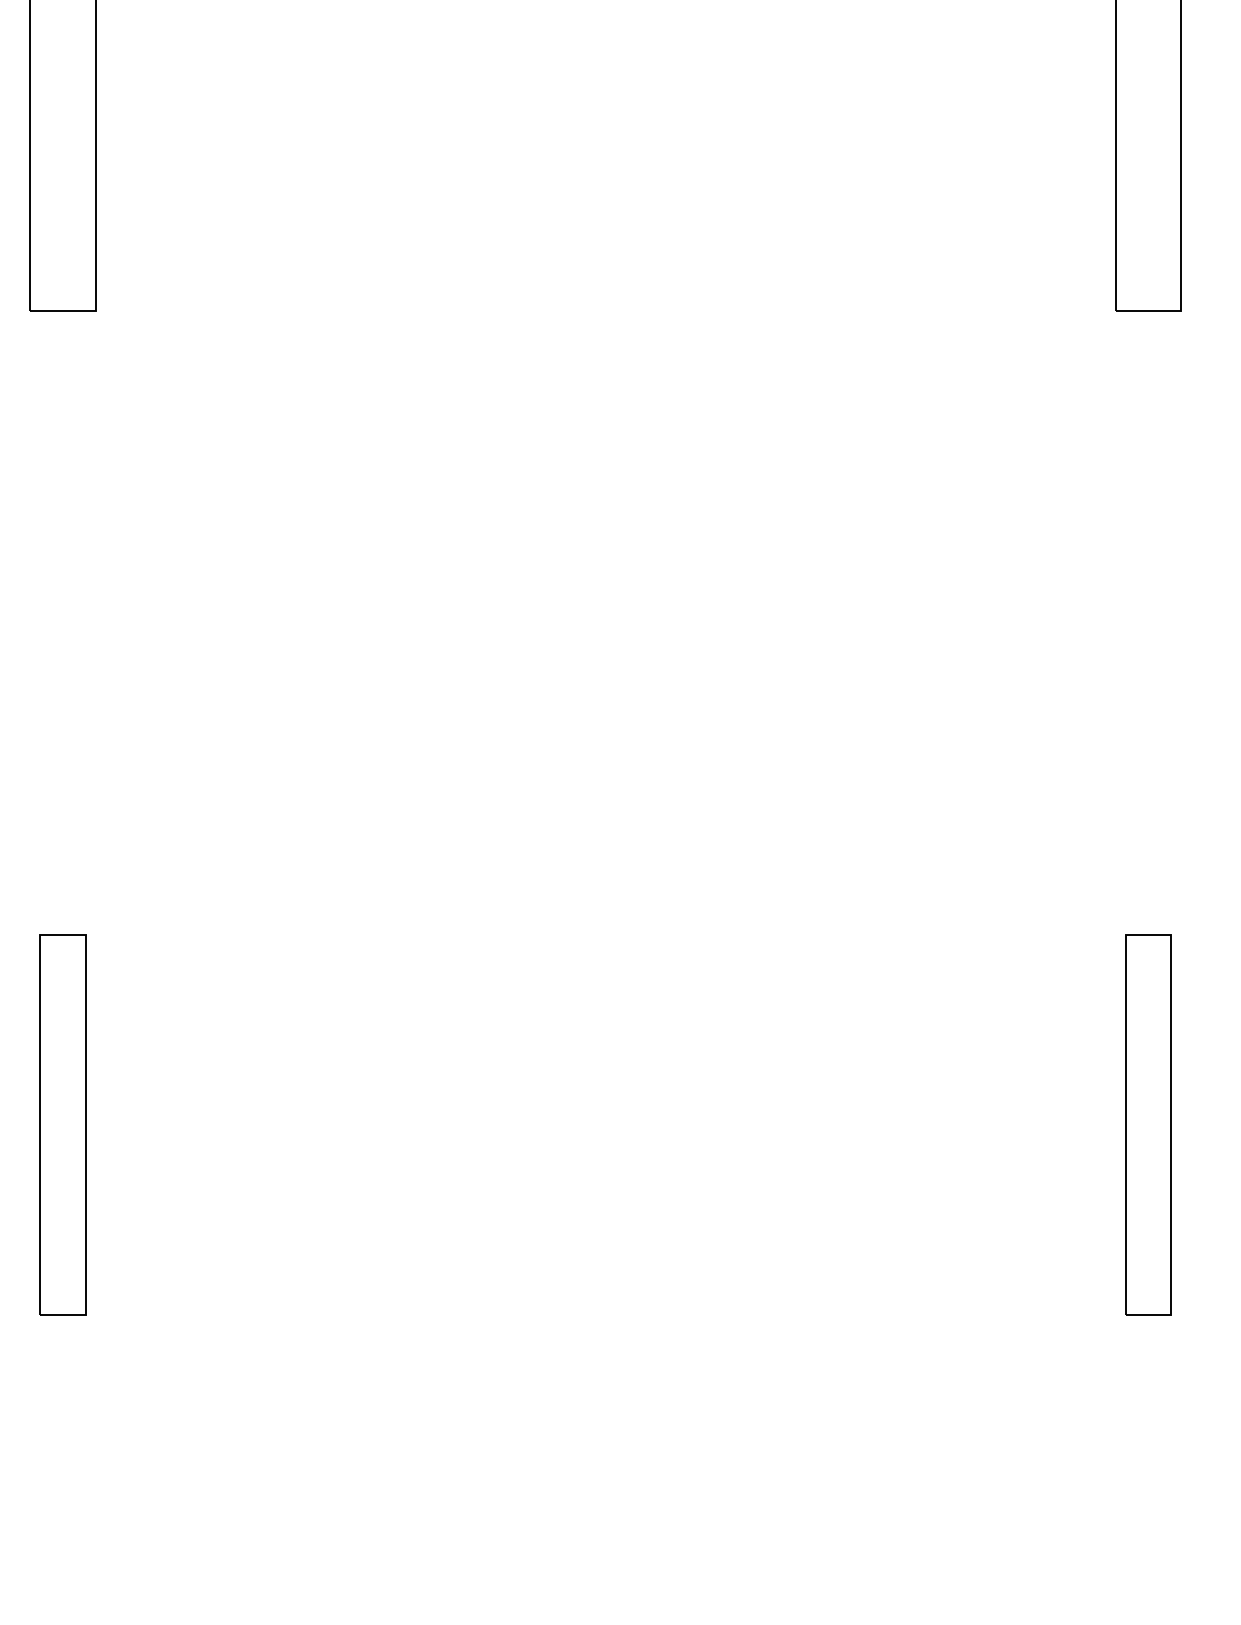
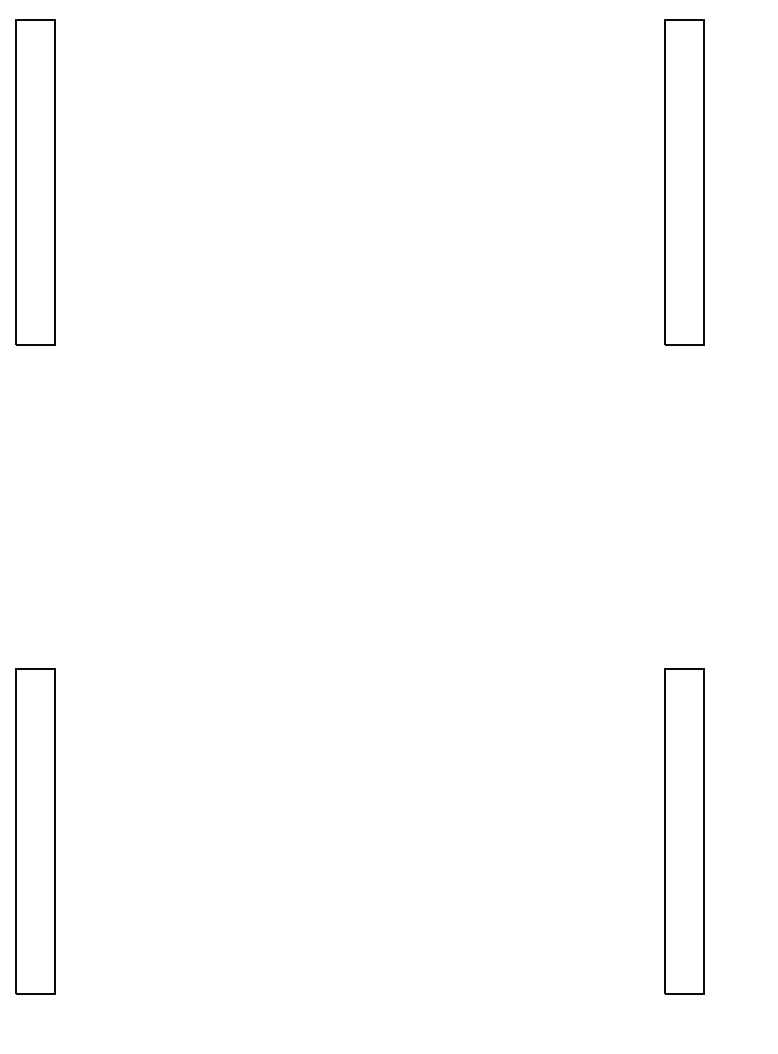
part: (63, 1125) -> (35, 831), size x1.43
part: (1148, 1125) -> (684, 831), size x1.43

